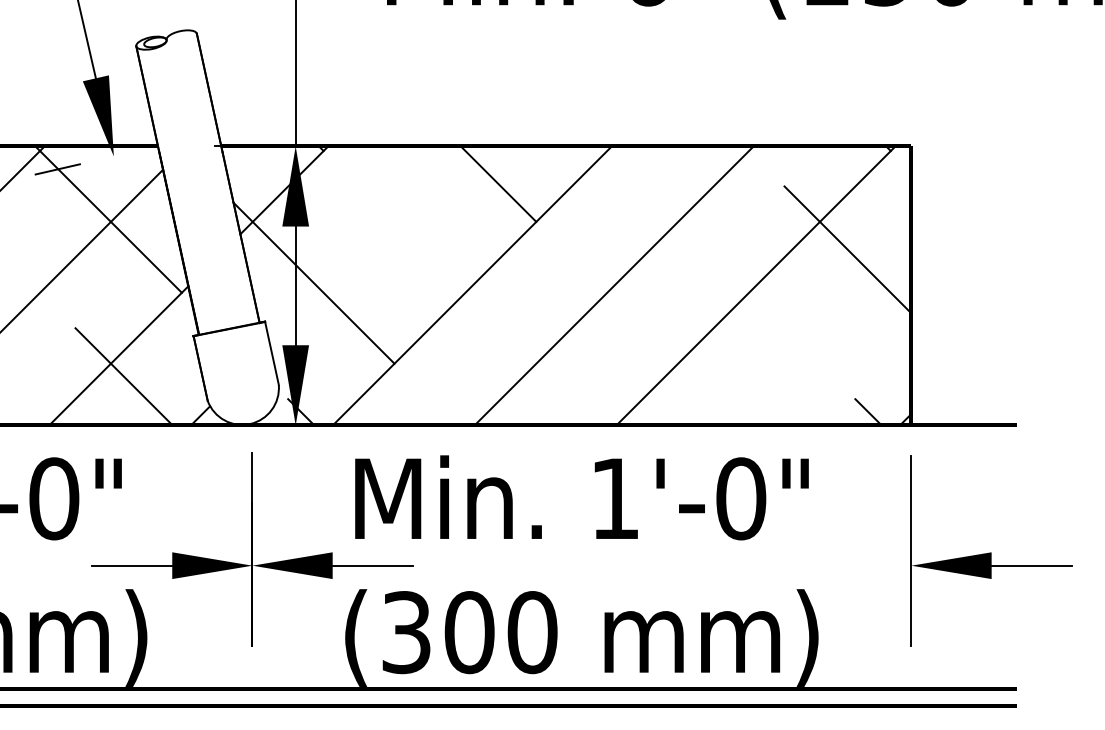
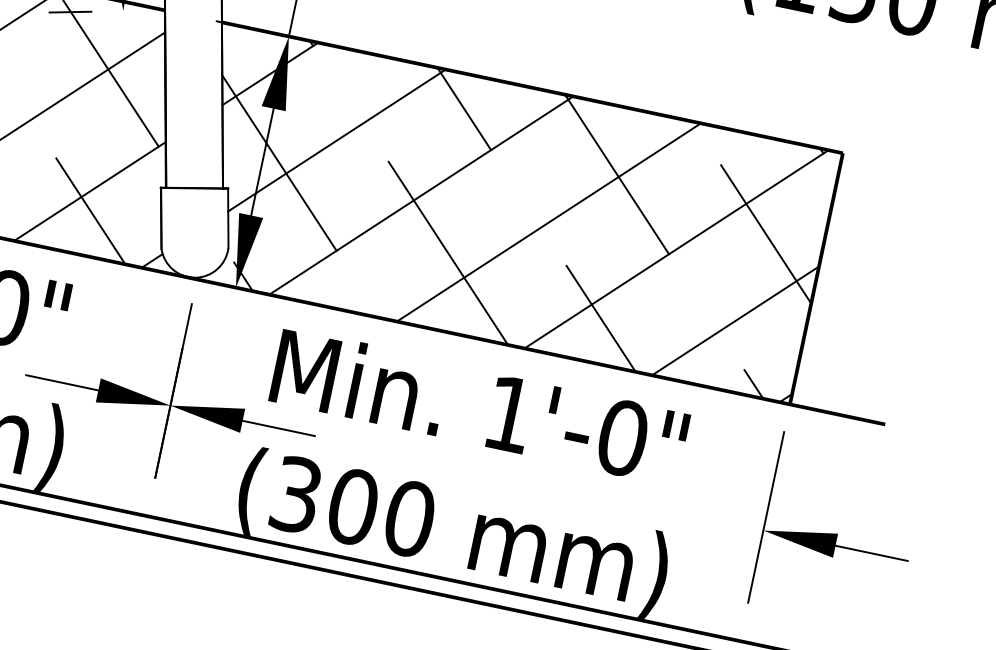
line: (675, 219) -> (616, 174), added
line: (370, 246) -> (337, 140), added
line: (513, 341) -> (447, 253), added
line: (834, 348) -> (735, 320), added
line: (690, 376) -> (600, 318), added

